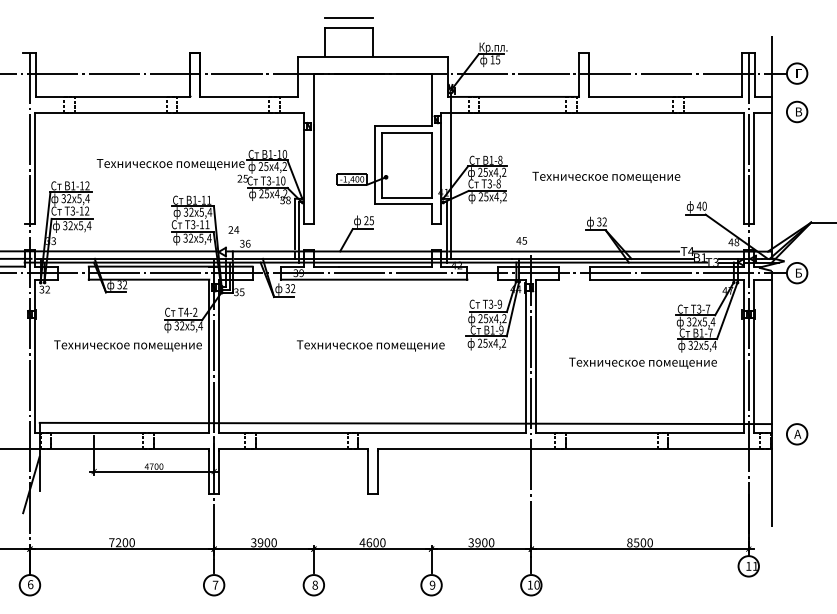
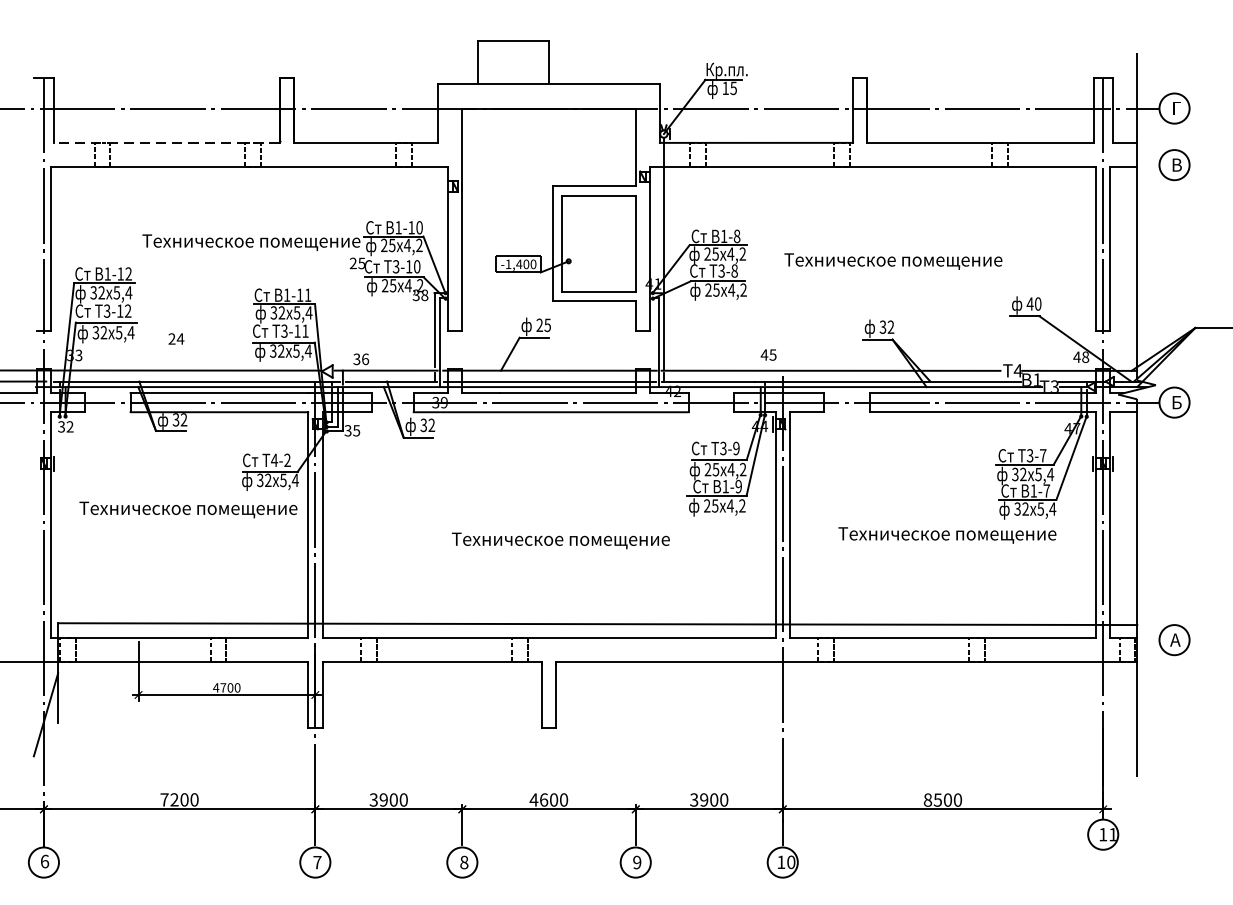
line: (348, 18) -> (513, 27), removed
line: (113, 96) -> (167, 142), solid -> dashed
text: (233, 229) -> (175, 338), moved
text: (370, 345) -> (560, 540), moved

